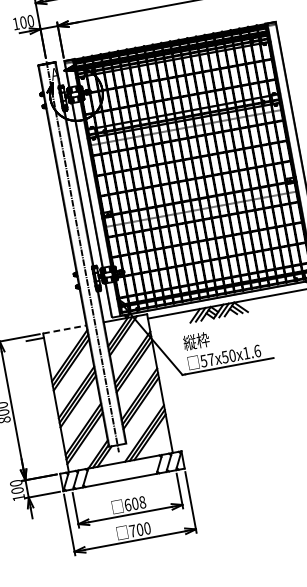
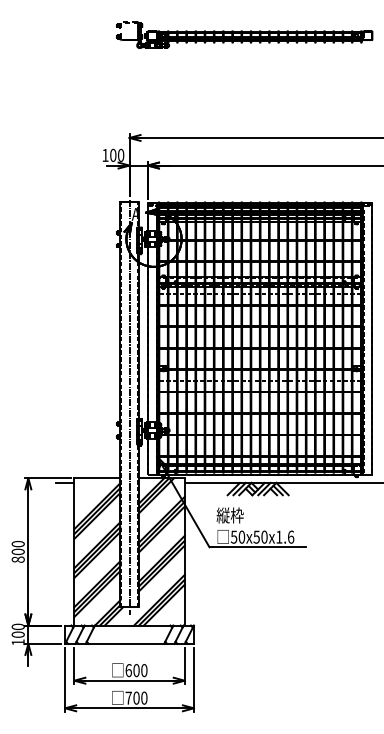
line: (64, 329) -> (97, 478), dashed -> solid
text: (210, 359) -> (241, 536), 57x50x1.6 -> 50x50x1.6
text: (142, 502) -> (144, 670), 608 -> 600

